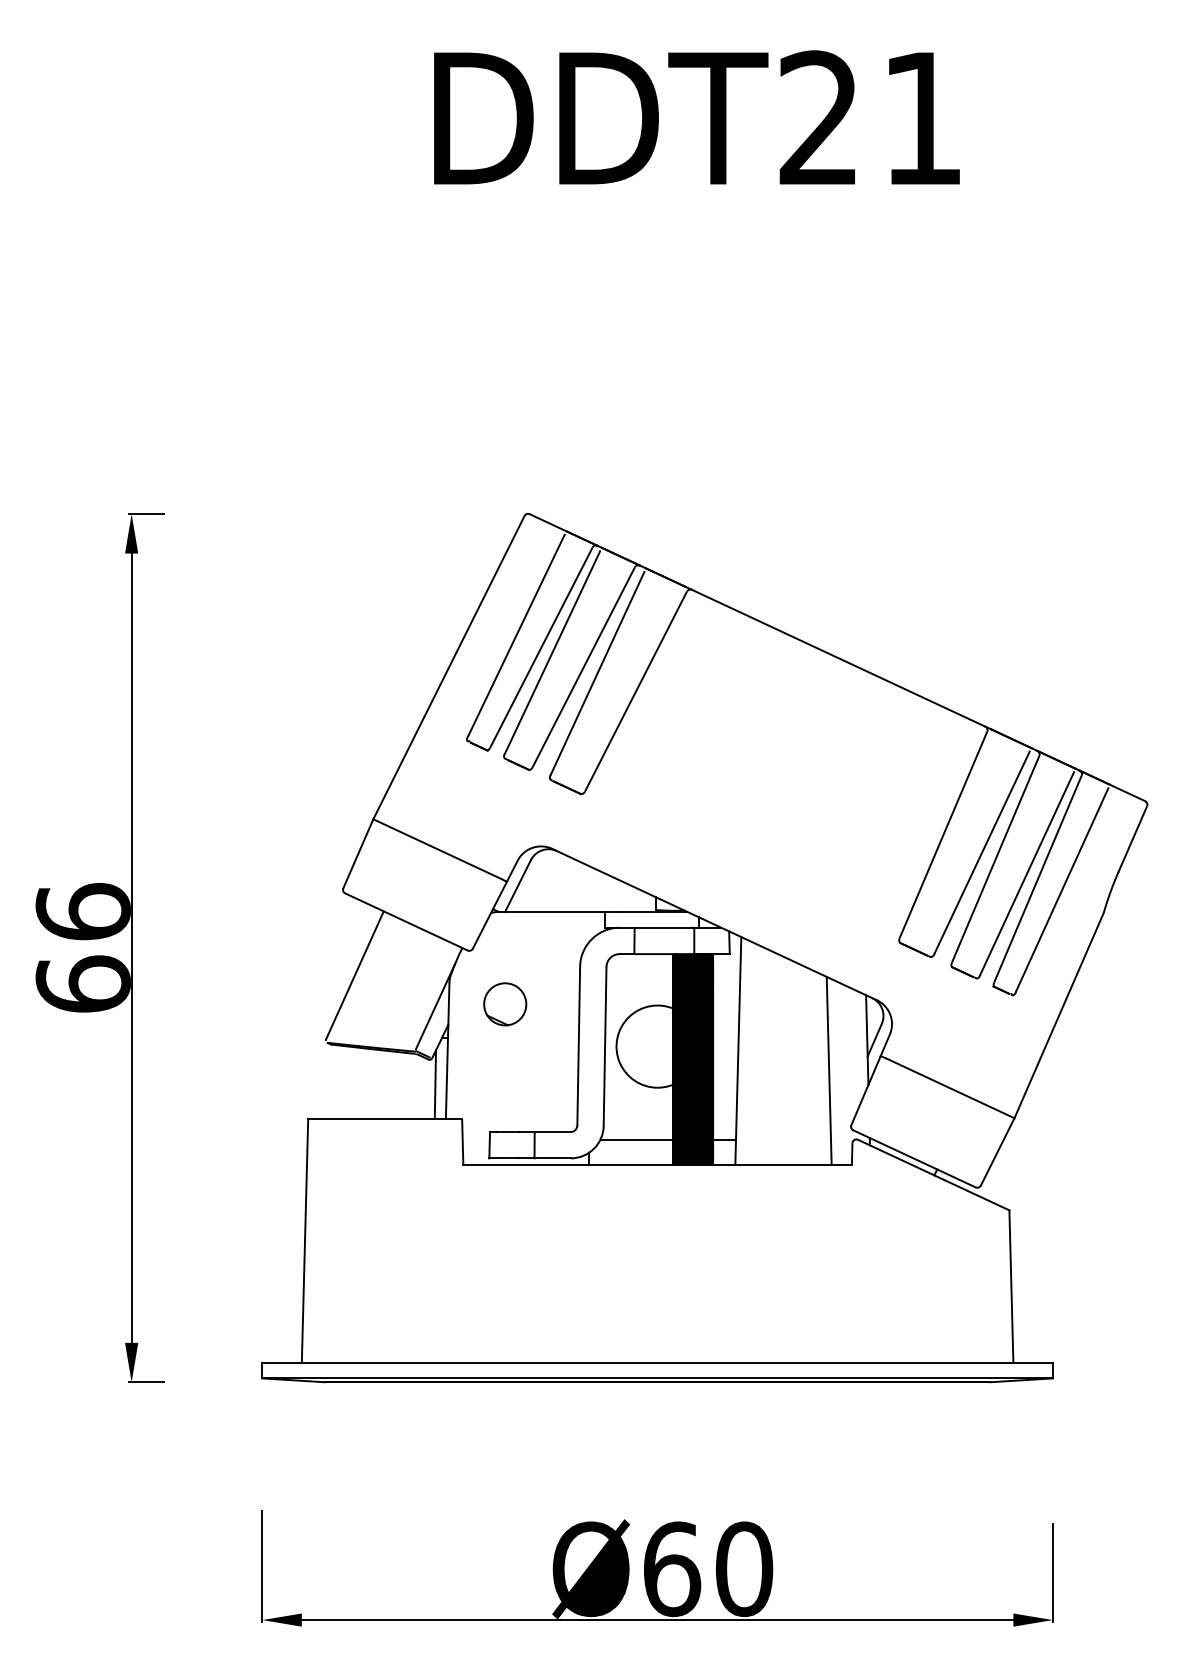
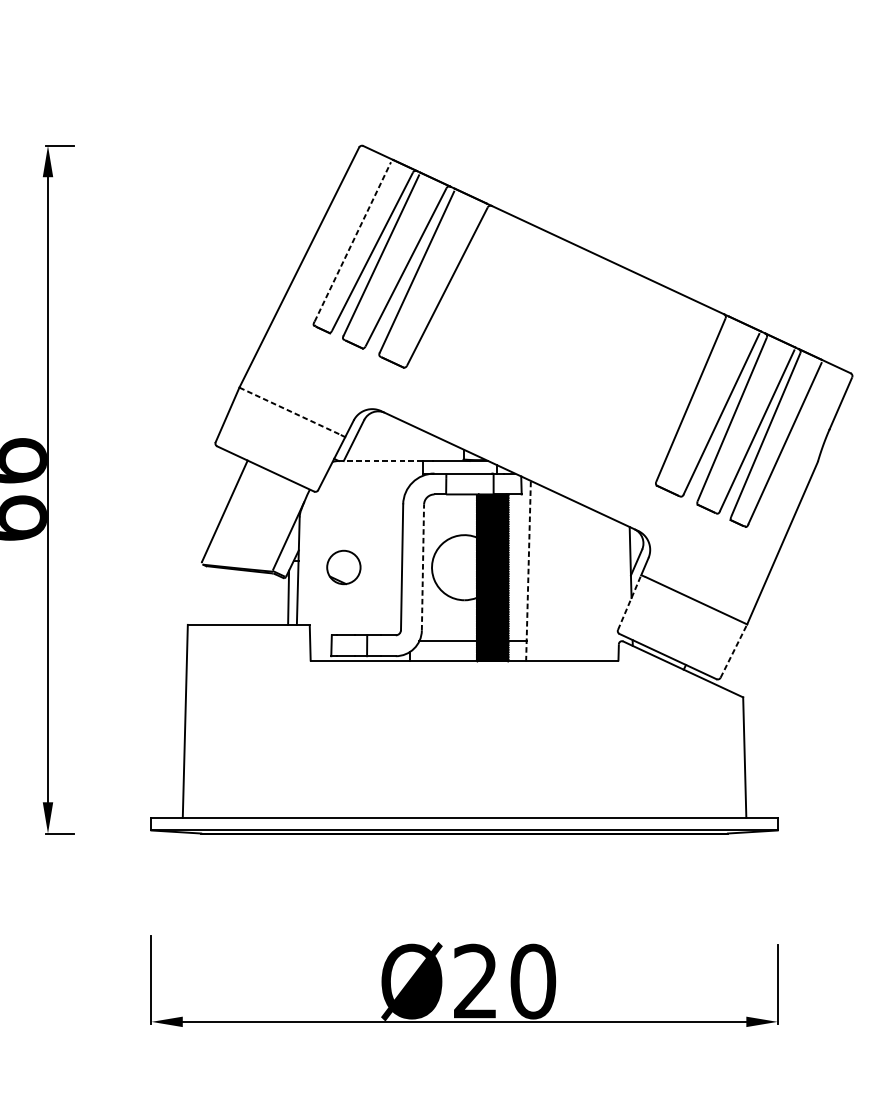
line: (516, 635) -> (352, 242), solid -> dashed
line: (437, 849) -> (290, 411), solid -> dashed
line: (552, 911) -> (381, 460), solid -> dashed
part: (505, 1004) -> (344, 567), moved
line: (605, 1046) -> (423, 567), solid -> dashed
line: (738, 1051) -> (528, 571), solid -> dashed
line: (828, 1070) -> (599, 586), removed
line: (866, 1090) -> (630, 602), solid -> dashed
line: (997, 1151) -> (733, 650), solid -> dashed
text: (672, 1569) -> (476, 981), Ø60 -> Ø20

